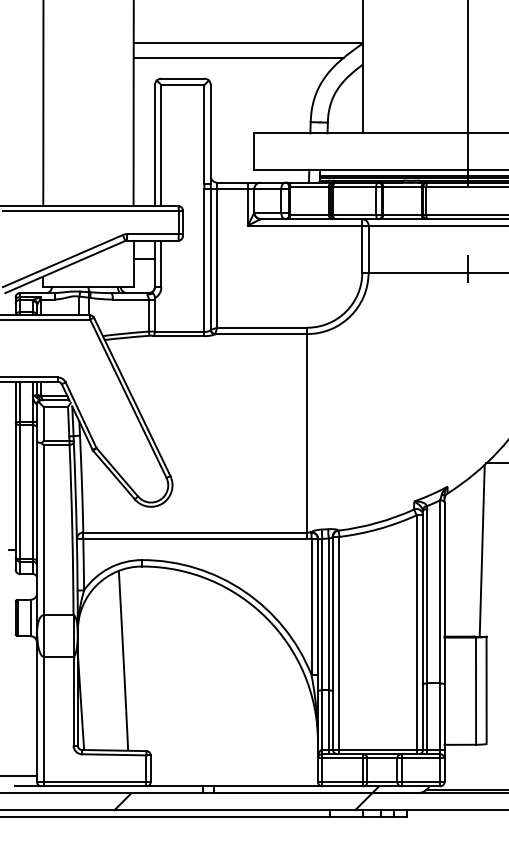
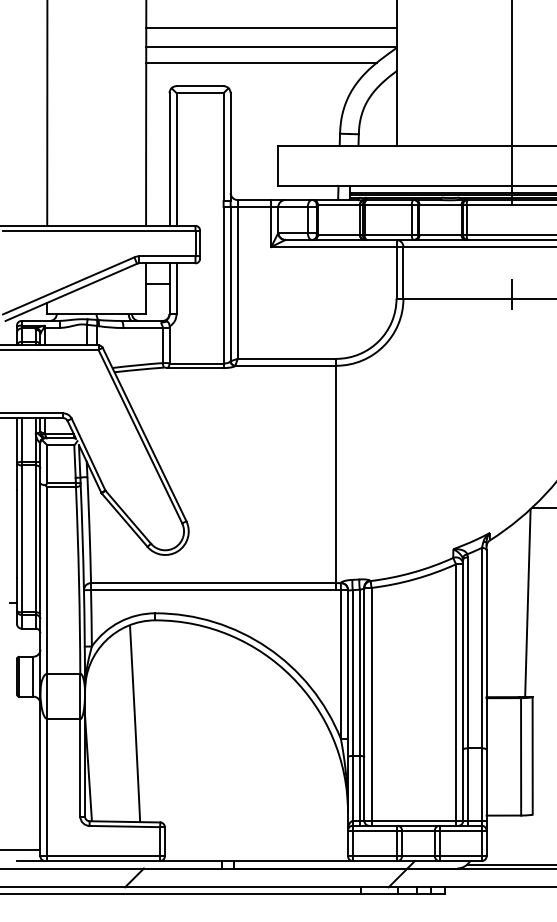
line: (248, 25) -> (271, 27), added

